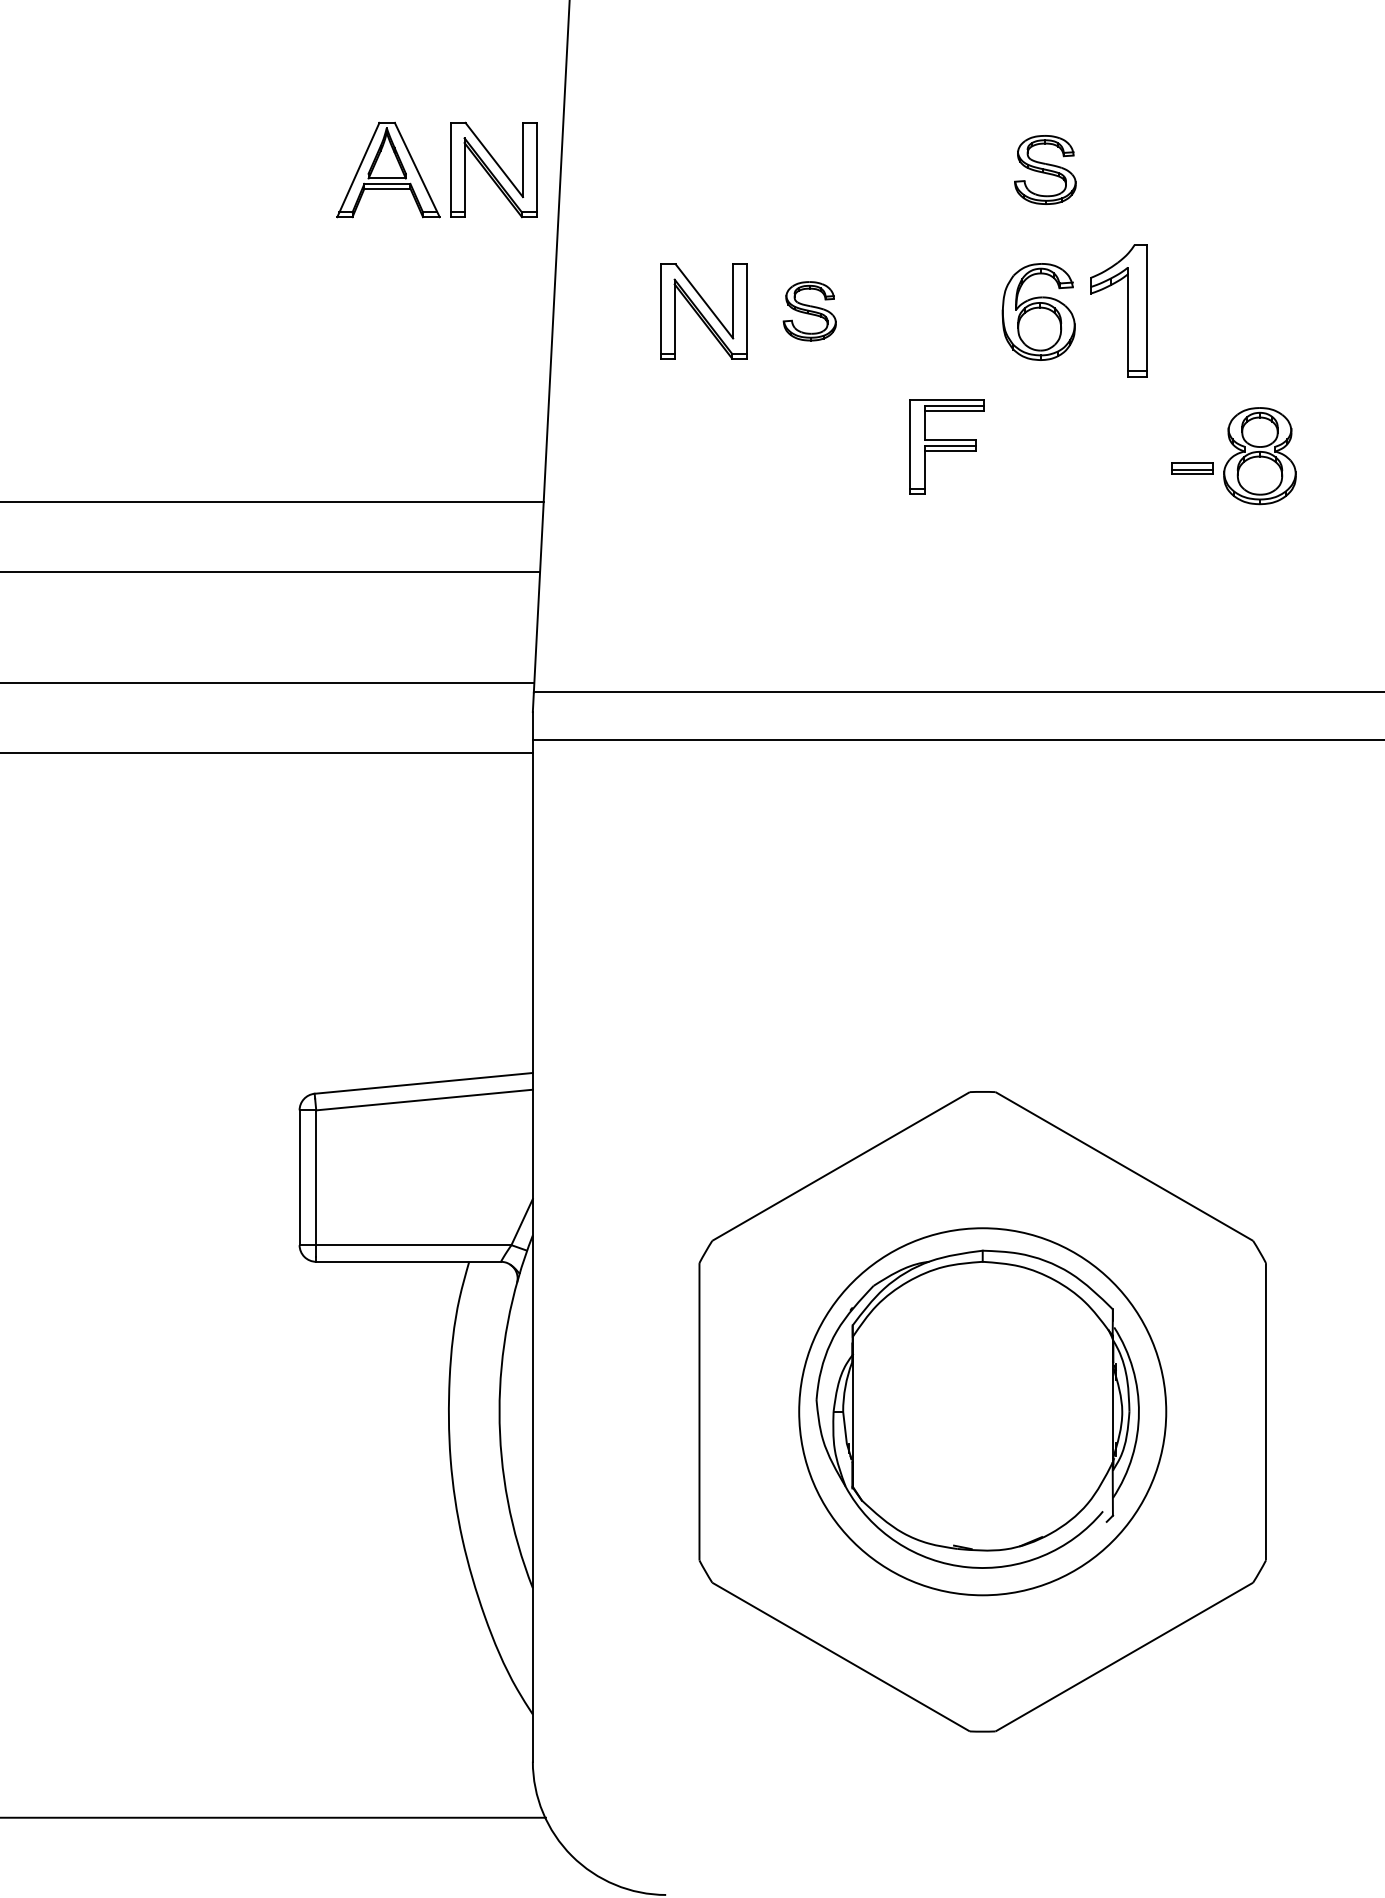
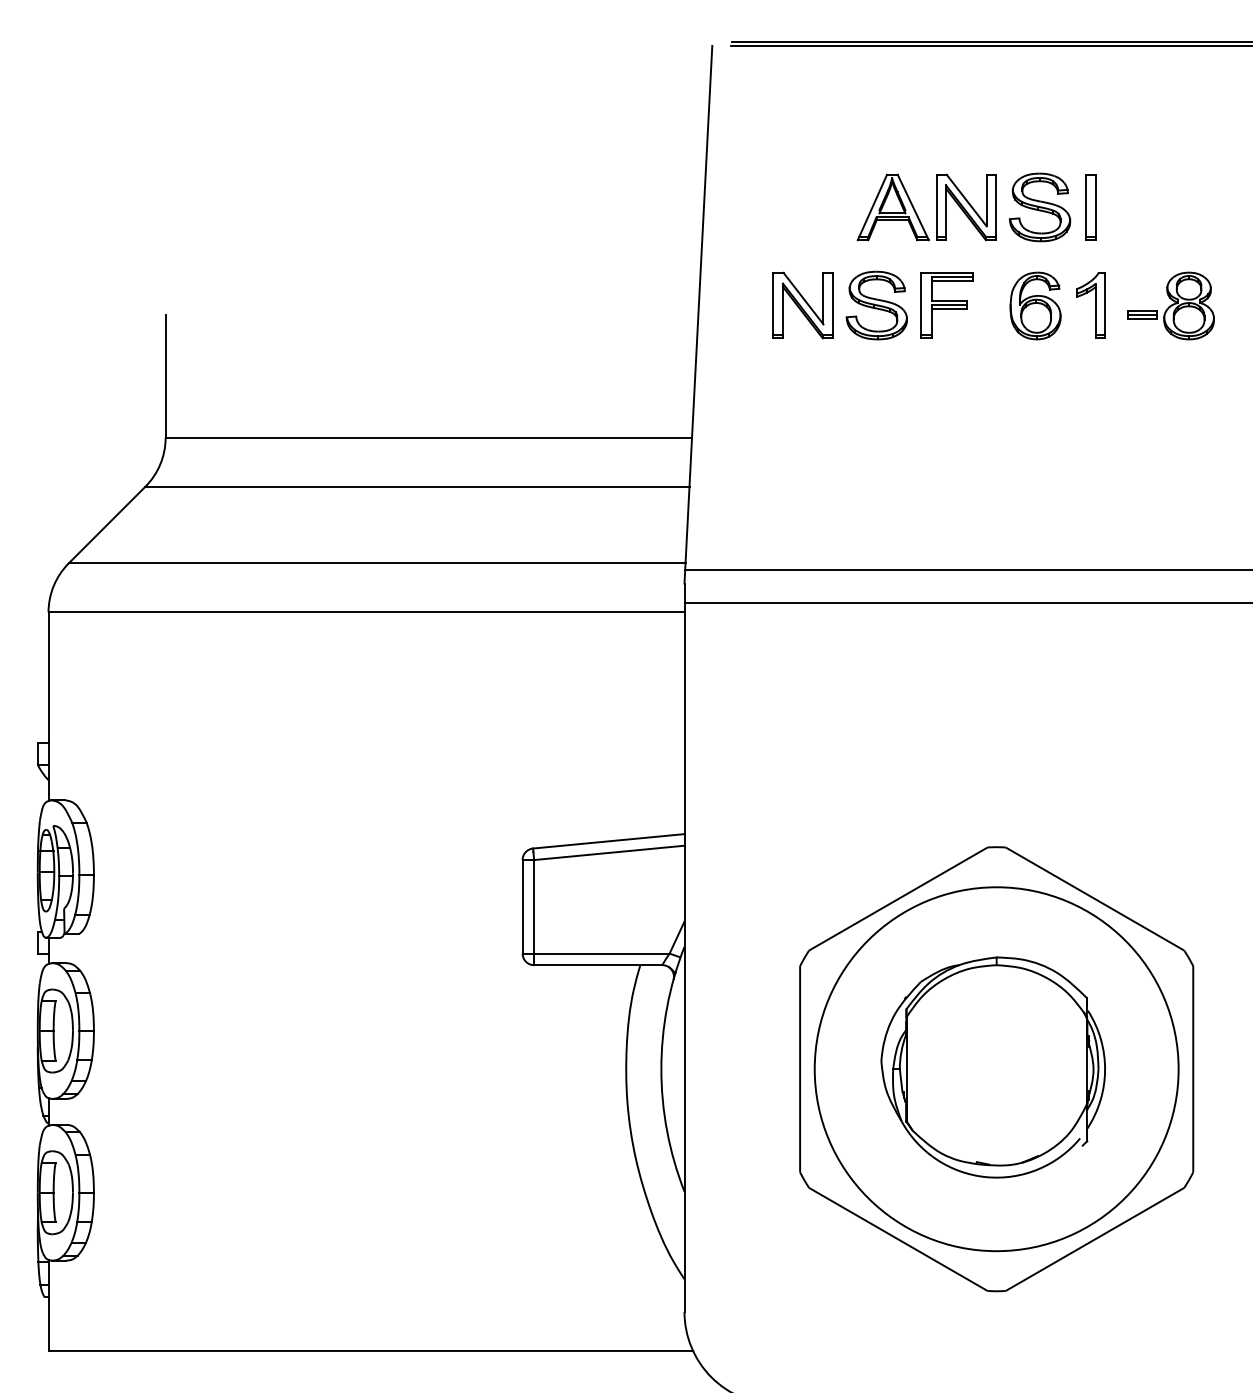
part: (450, 170) -> (936, 207), moved
part: (1045, 170) -> (1040, 207), size x1.43
part: (1117, 170) -> (1090, 207), added
part: (809, 311) -> (876, 305), size x1.67
part: (1117, 311) -> (1090, 305), size x0.71
part: (946, 446) -> (946, 305), moved
part: (1233, 455) -> (1170, 305), moved
circle: (982, 1412) -> (996, 1069), size x1.43

